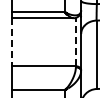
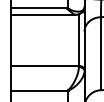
line: (75, 41) -> (78, 39), dashed -> solid
line: (11, 42) -> (10, 40), dashed -> solid

